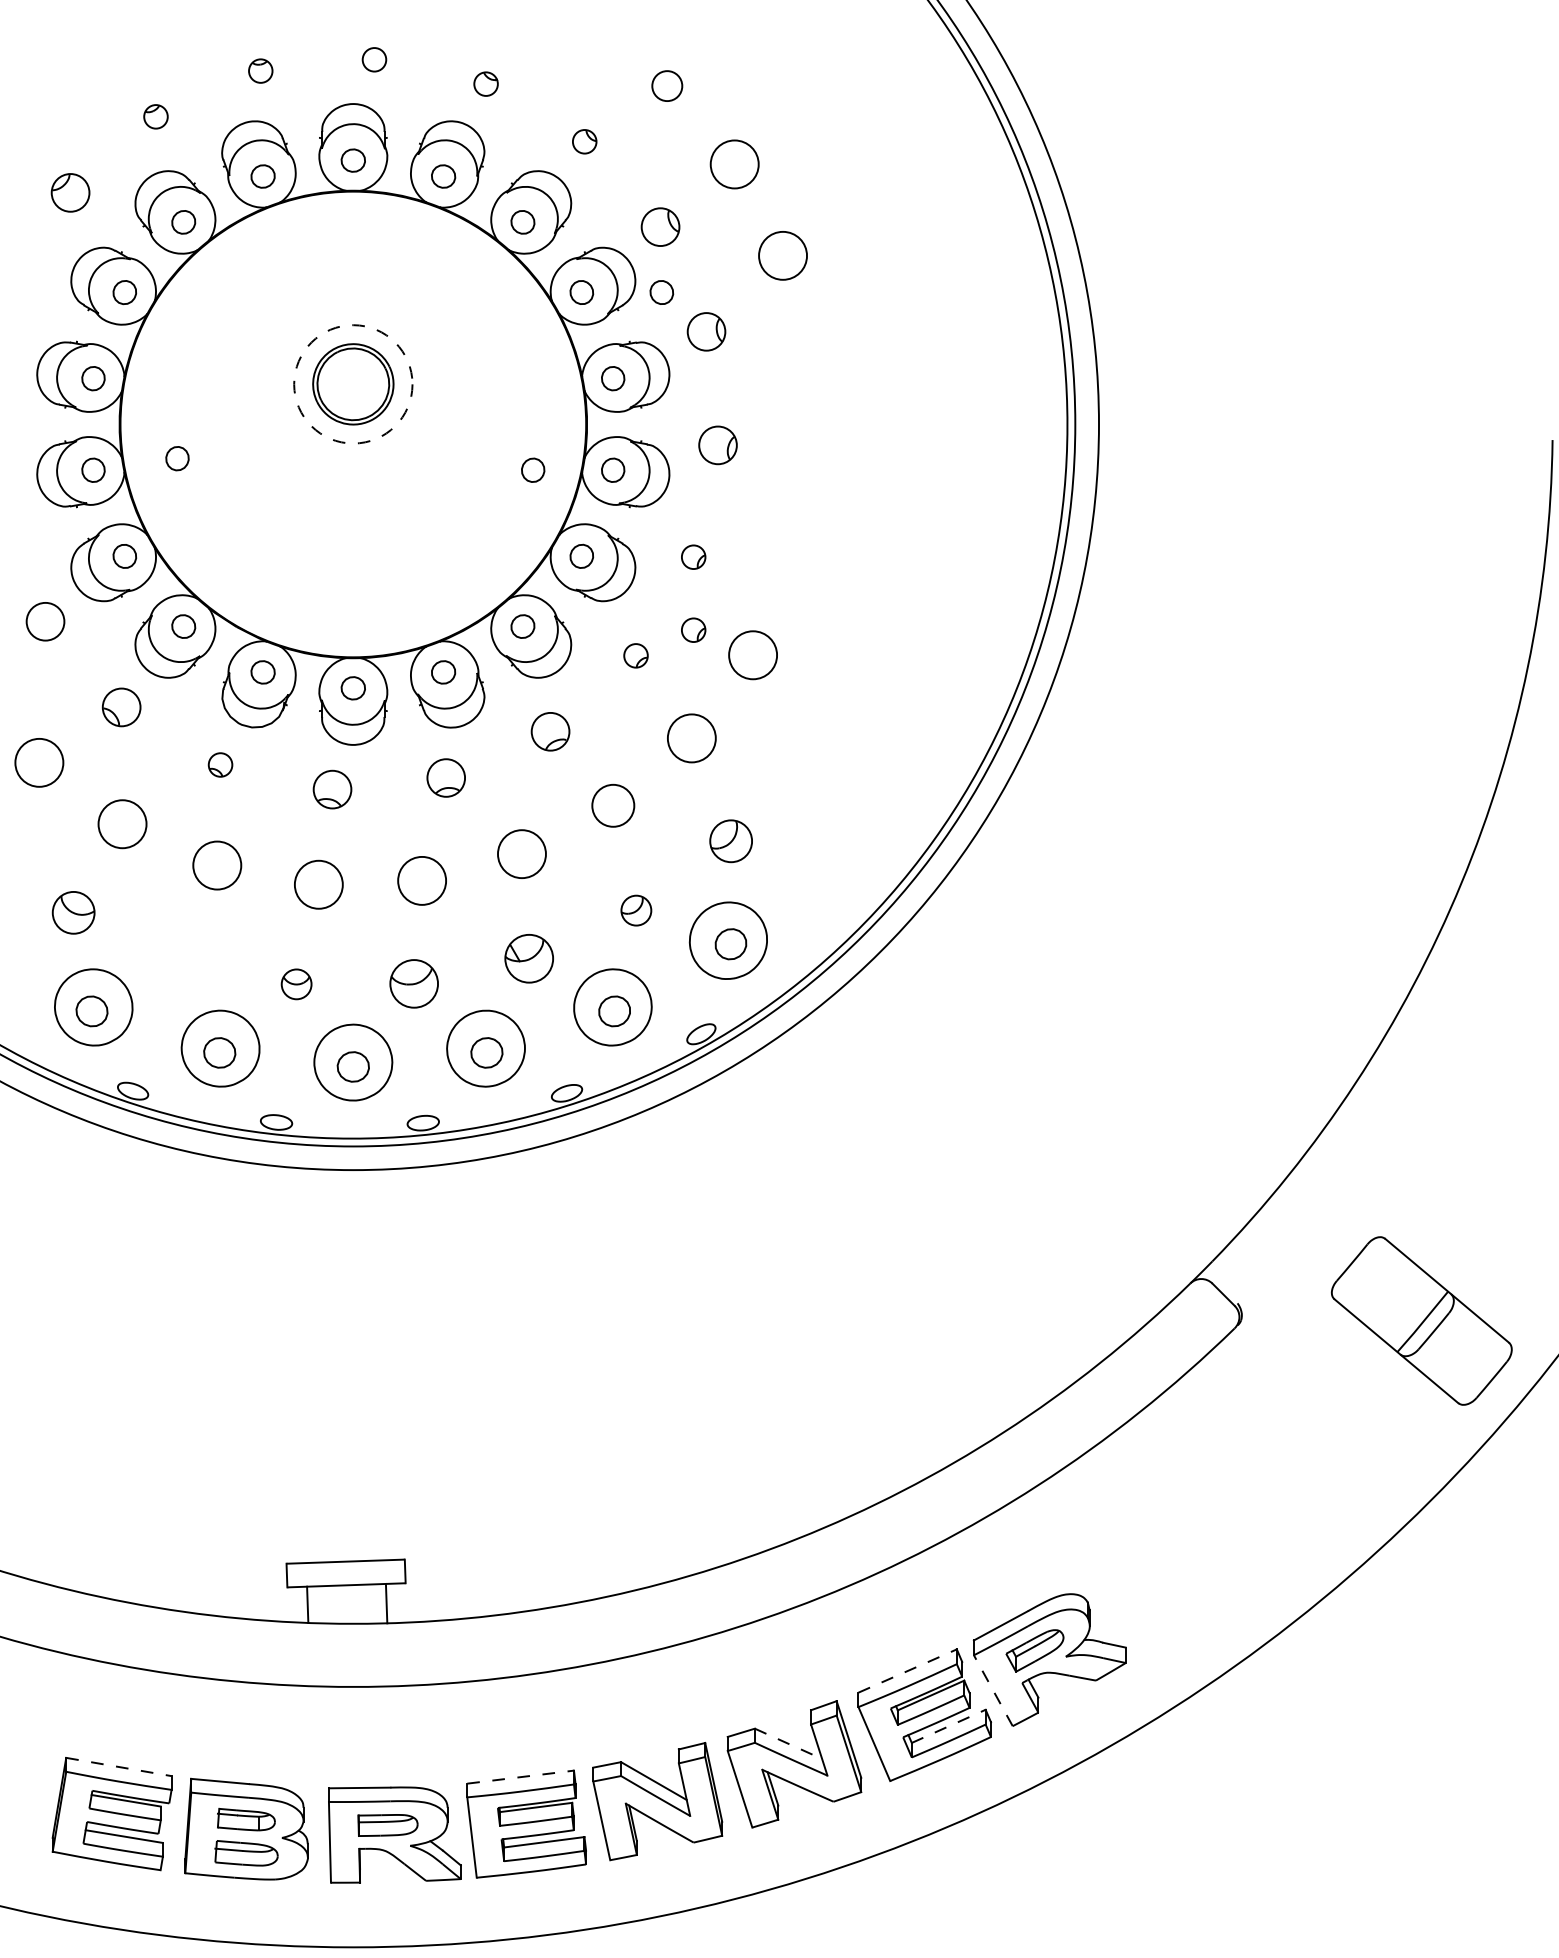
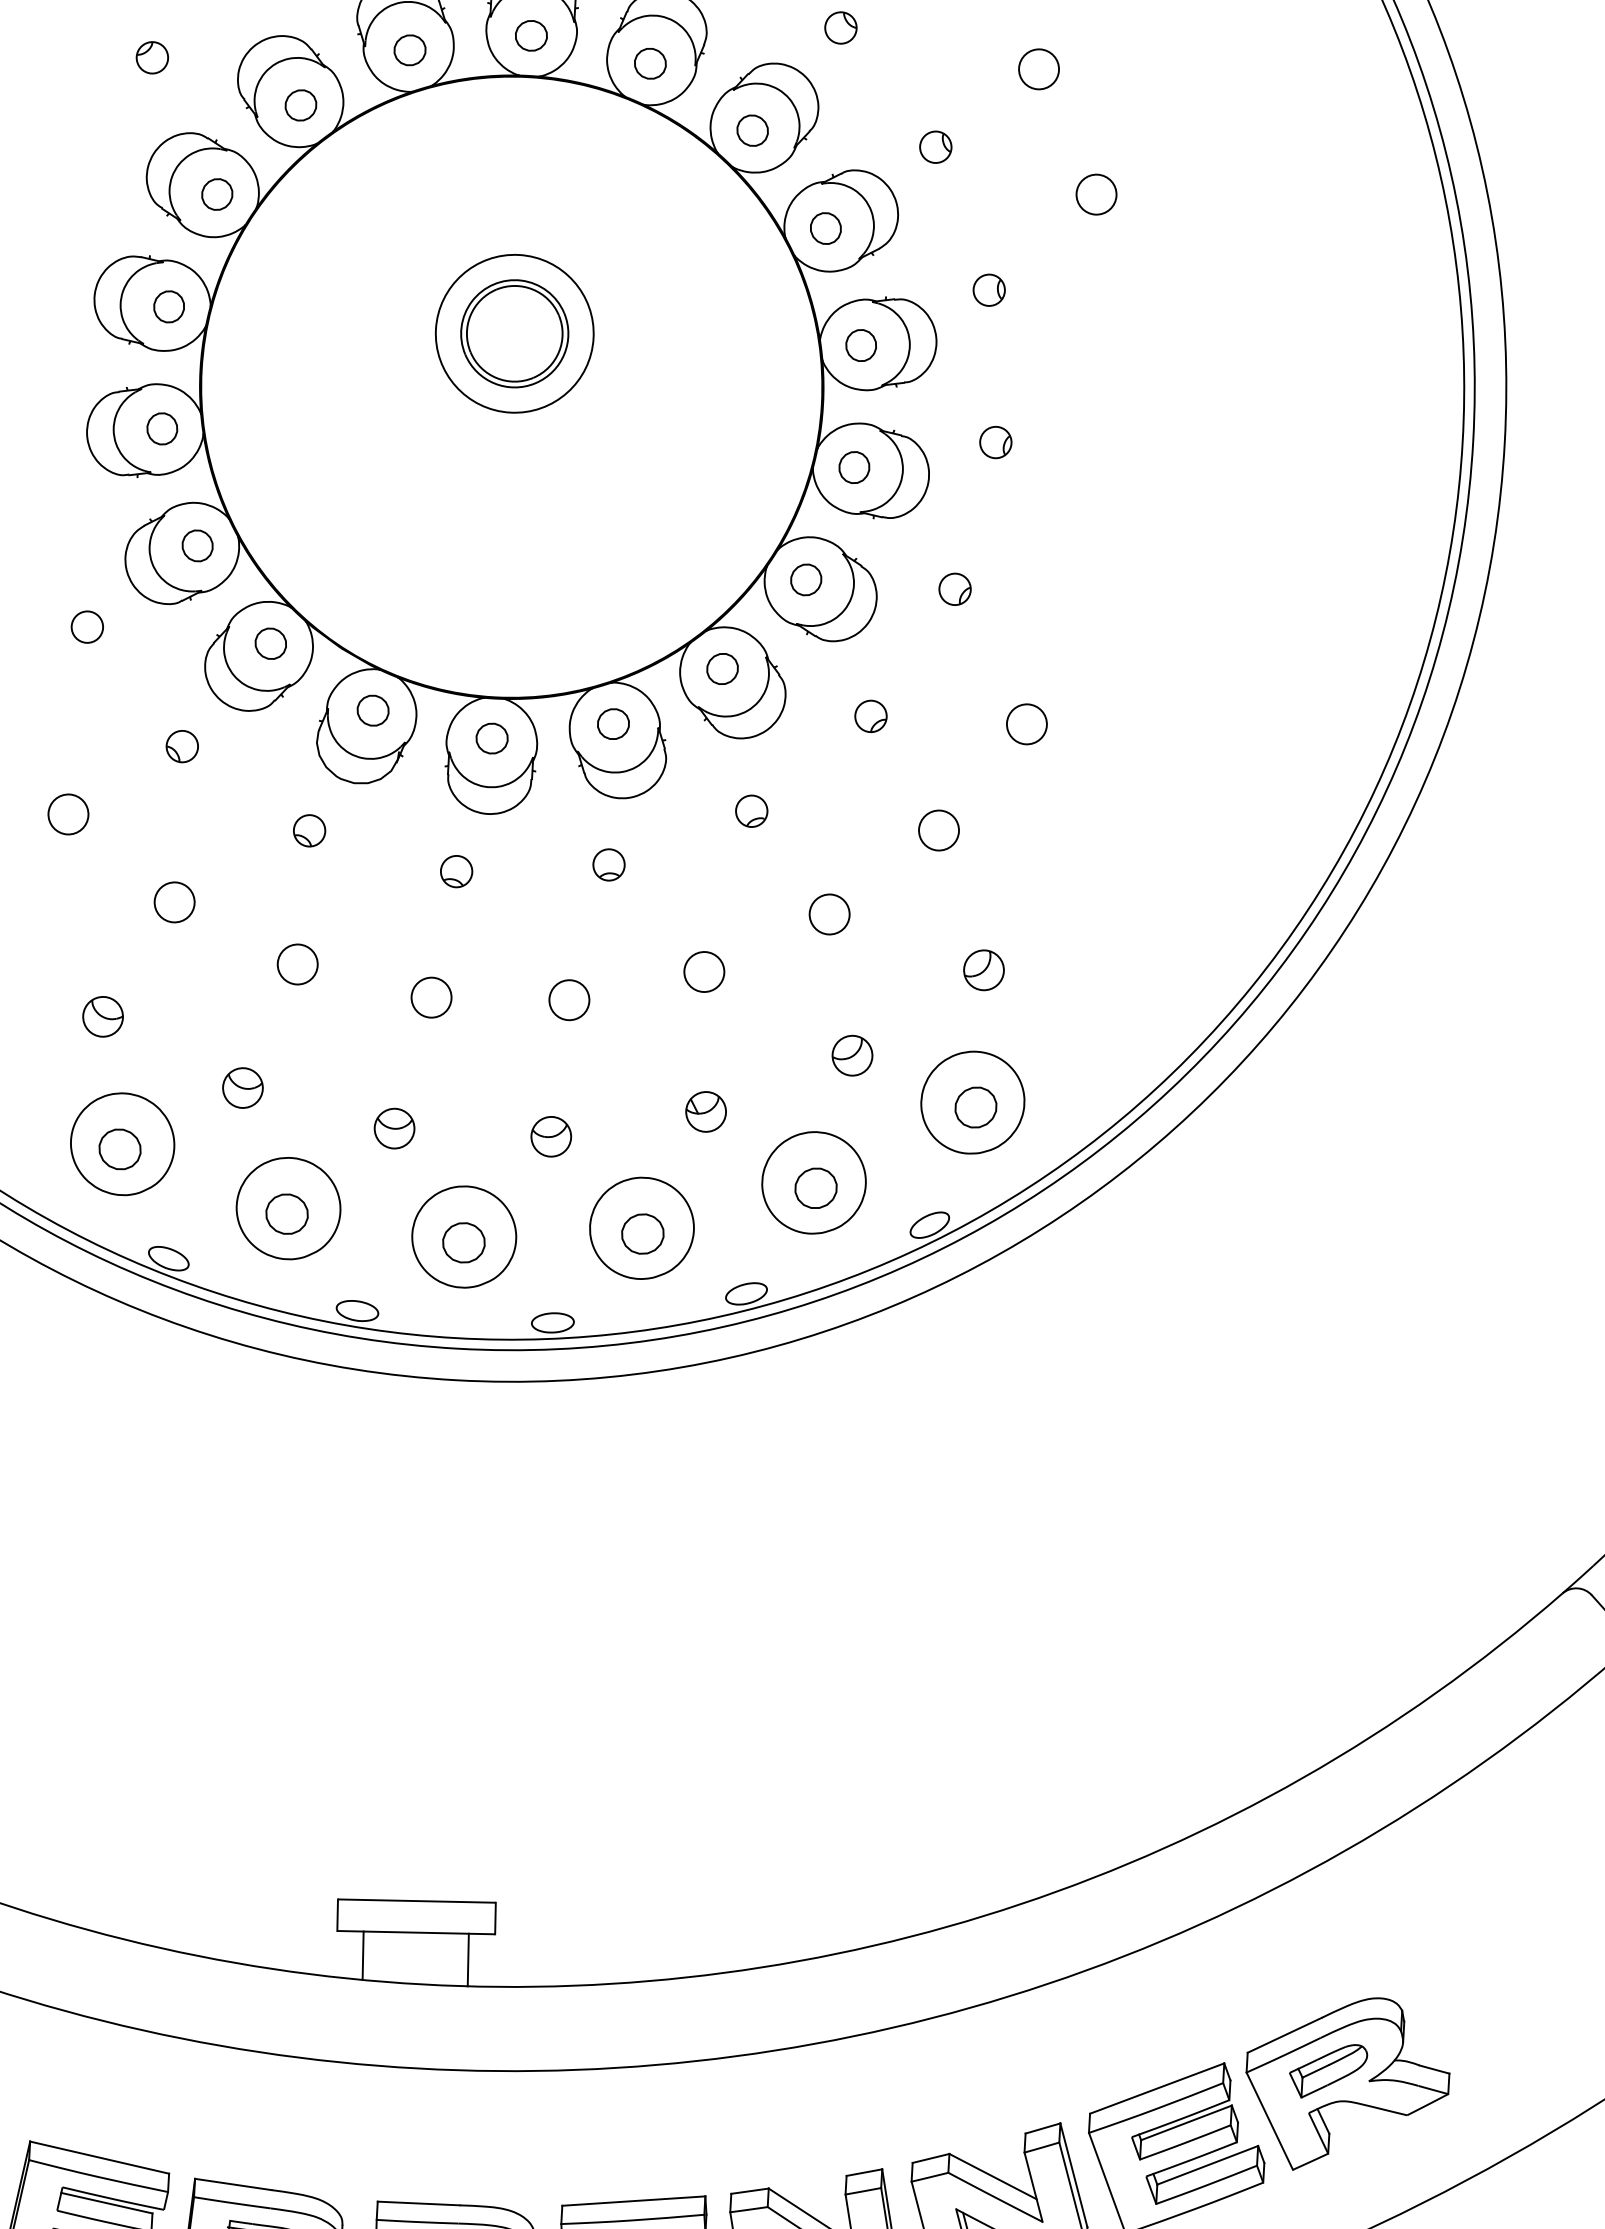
circle: (734, 164) -> (1038, 69), size x0.62
part: (70, 192) -> (152, 57), size x0.62
part: (660, 226) -> (935, 146), size x0.62
circle: (783, 255) -> (1097, 194), size x0.62
part: (661, 292) -> (931, 234), removed
part: (706, 331) -> (989, 289), size x0.62
circle: (353, 384) -> (514, 334), dashed -> solid
part: (717, 445) -> (995, 442), size x0.62
part: (177, 458) -> (275, 419), removed
part: (533, 469) -> (748, 460), removed
circle: (45, 621) -> (87, 626), size x0.62
part: (693, 629) -> (949, 685), removed
circle: (753, 655) -> (1027, 724), size x0.62
part: (121, 706) -> (182, 745), size x0.62
part: (550, 731) -> (751, 810), size x0.62
circle: (691, 738) -> (938, 830), size x0.62
circle: (39, 762) -> (68, 814), size x0.62
part: (445, 777) -> (608, 864), size x0.62
part: (331, 788) -> (455, 870), size x0.62
circle: (613, 805) -> (829, 914), size x0.71
circle: (122, 824) -> (174, 902), size x0.62
part: (731, 840) -> (984, 969), size x0.71
circle: (521, 854) -> (703, 972), size x0.62
circle: (217, 865) -> (298, 964), size x0.62
circle: (422, 880) -> (569, 999), size x0.62
circle: (318, 884) -> (431, 997), size x0.62
part: (73, 912) -> (102, 1016), size x0.71
part: (528, 958) -> (705, 1111), size x0.62
part: (181, 960) -> (243, 1088), added
part: (414, 983) -> (551, 1136), size x0.62
line: (907, 1671) -> (1156, 2089), dashed -> solid
line: (993, 1690) -> (1270, 2120), dashed -> solid
line: (949, 1726) -> (1208, 2165), dashed -> solid
line: (788, 1743) -> (993, 2176), dashed -> solid
line: (119, 1767) -> (100, 2158), dashed -> solid
line: (520, 1777) -> (633, 2201), dashed -> solid

